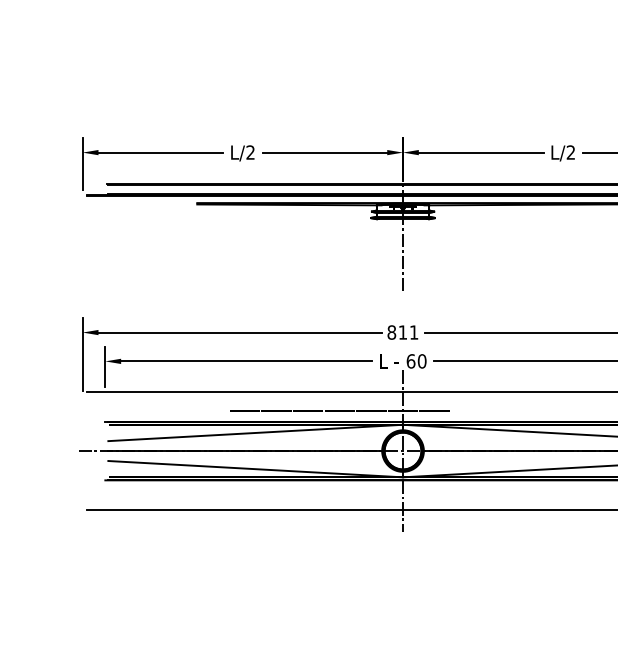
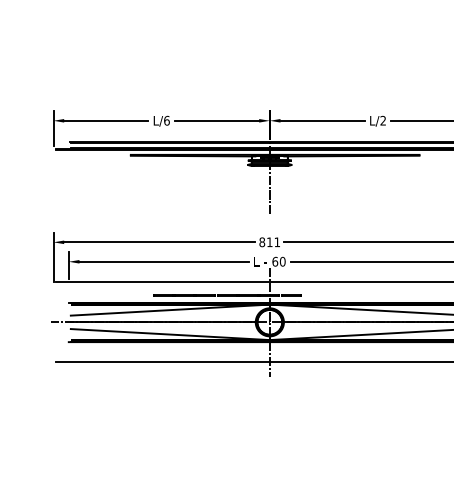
text: (250, 152) -> (166, 120), L/2 -> L/6

